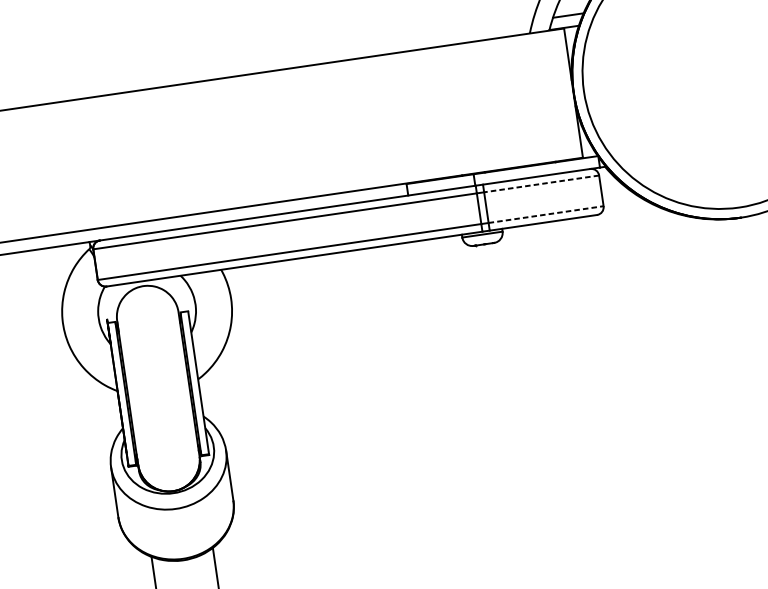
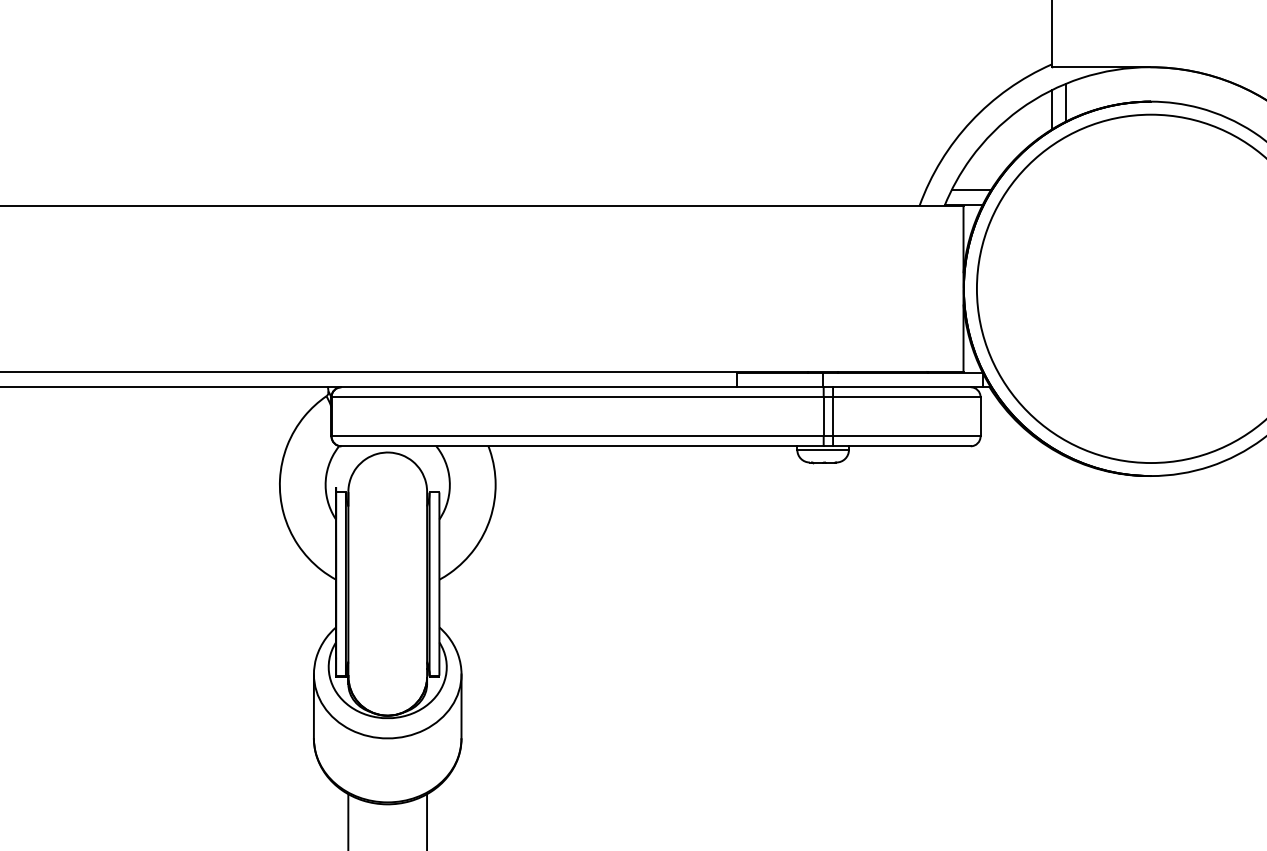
line: (541, 184) -> (906, 397), dashed -> solid
line: (545, 214) -> (906, 436), dashed -> solid

